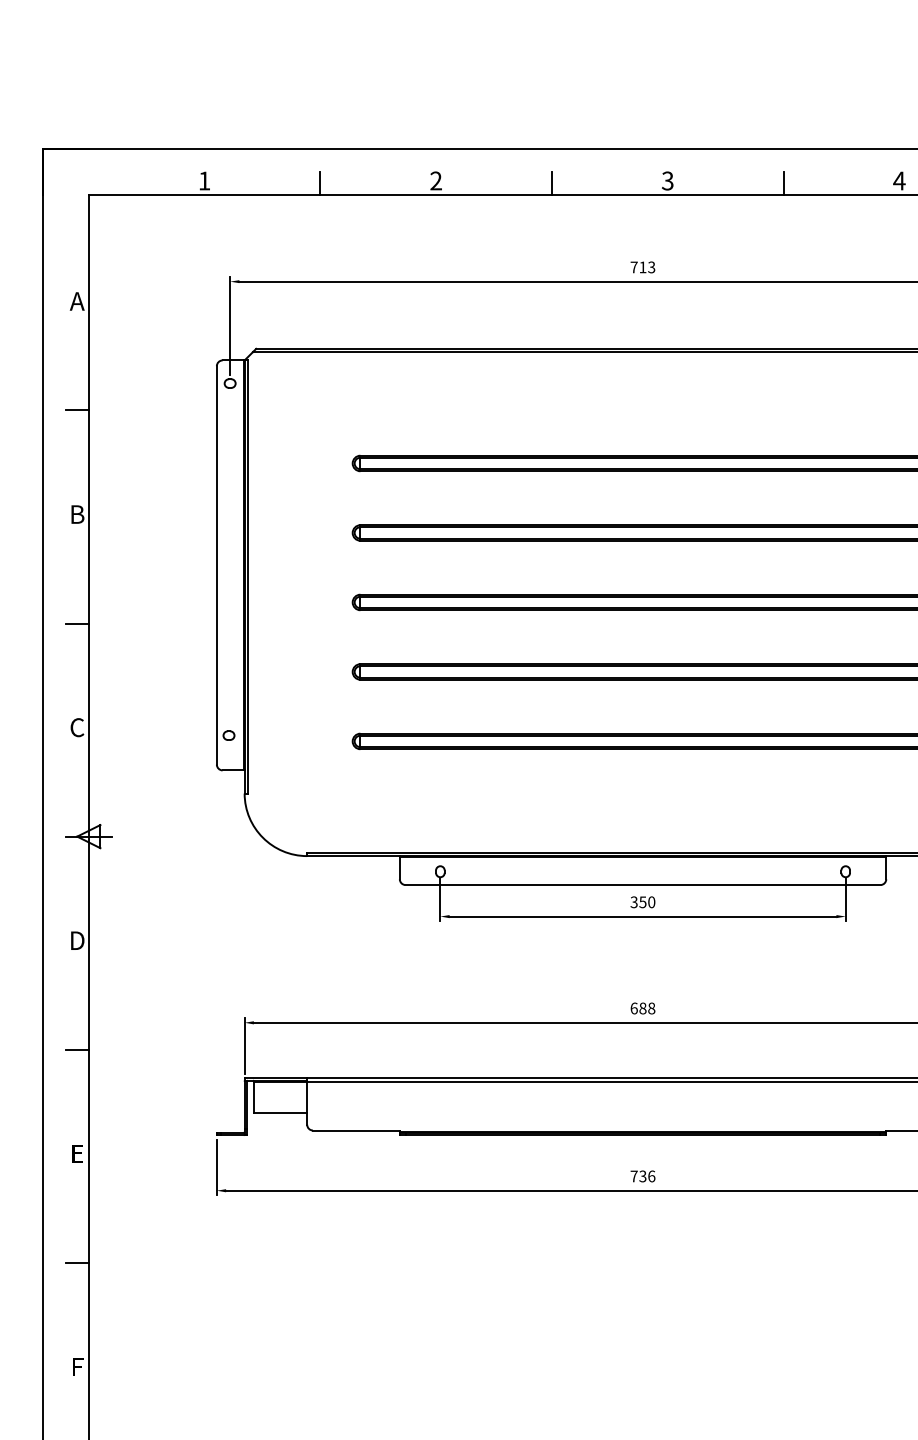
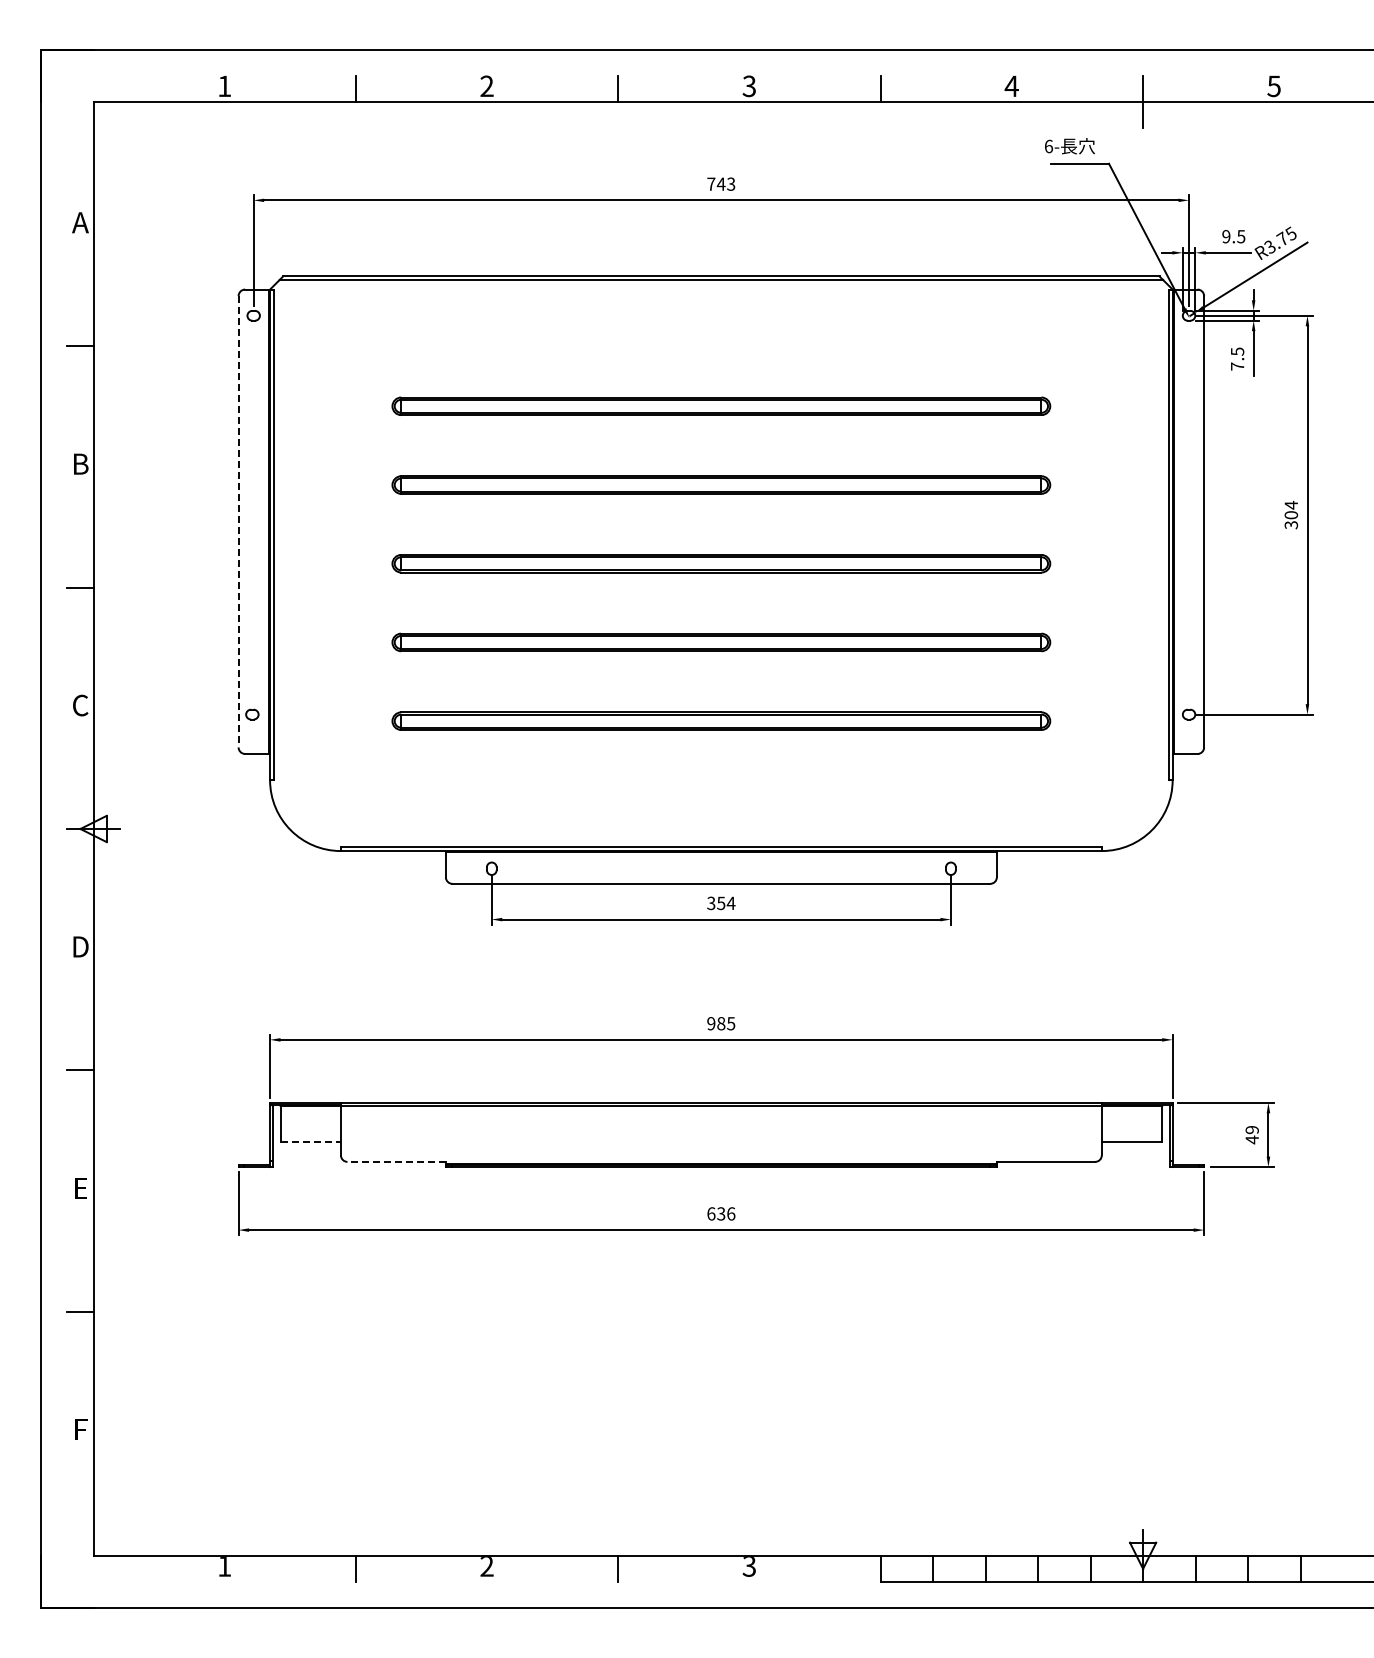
text: (642, 266) -> (720, 183), 713 -> 743
line: (216, 565) -> (238, 521), solid -> dashed
text: (651, 902) -> (730, 903), 350 -> 354
text: (643, 1008) -> (721, 1023), 688 -> 985
line: (281, 1113) -> (311, 1142), solid -> dashed
line: (356, 1130) -> (396, 1161), solid -> dashed
text: (634, 1176) -> (711, 1213), 736 -> 636

